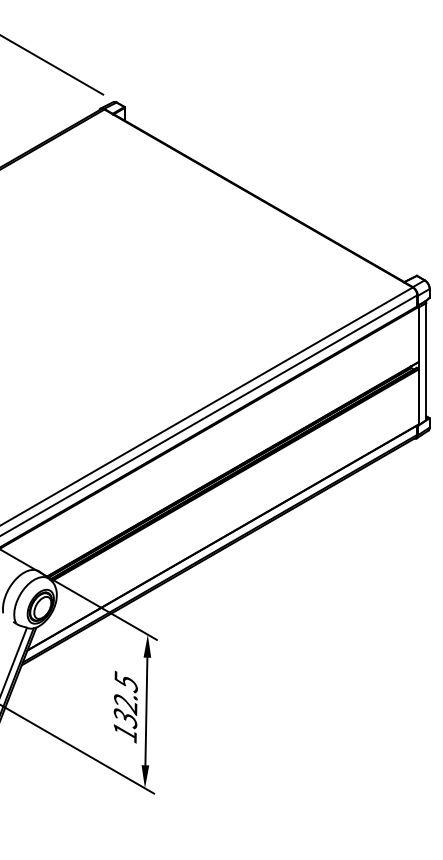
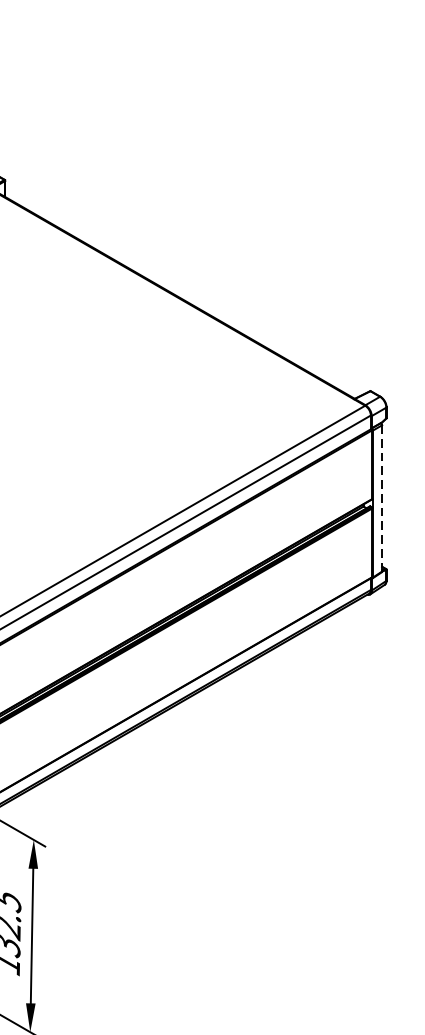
line: (426, 361) -> (382, 498), solid -> dashed

